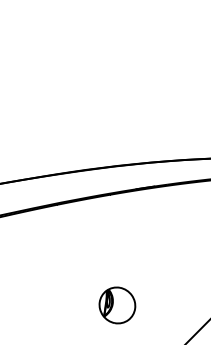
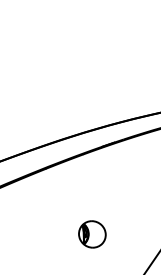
part: (117, 305) -> (92, 234), moved

